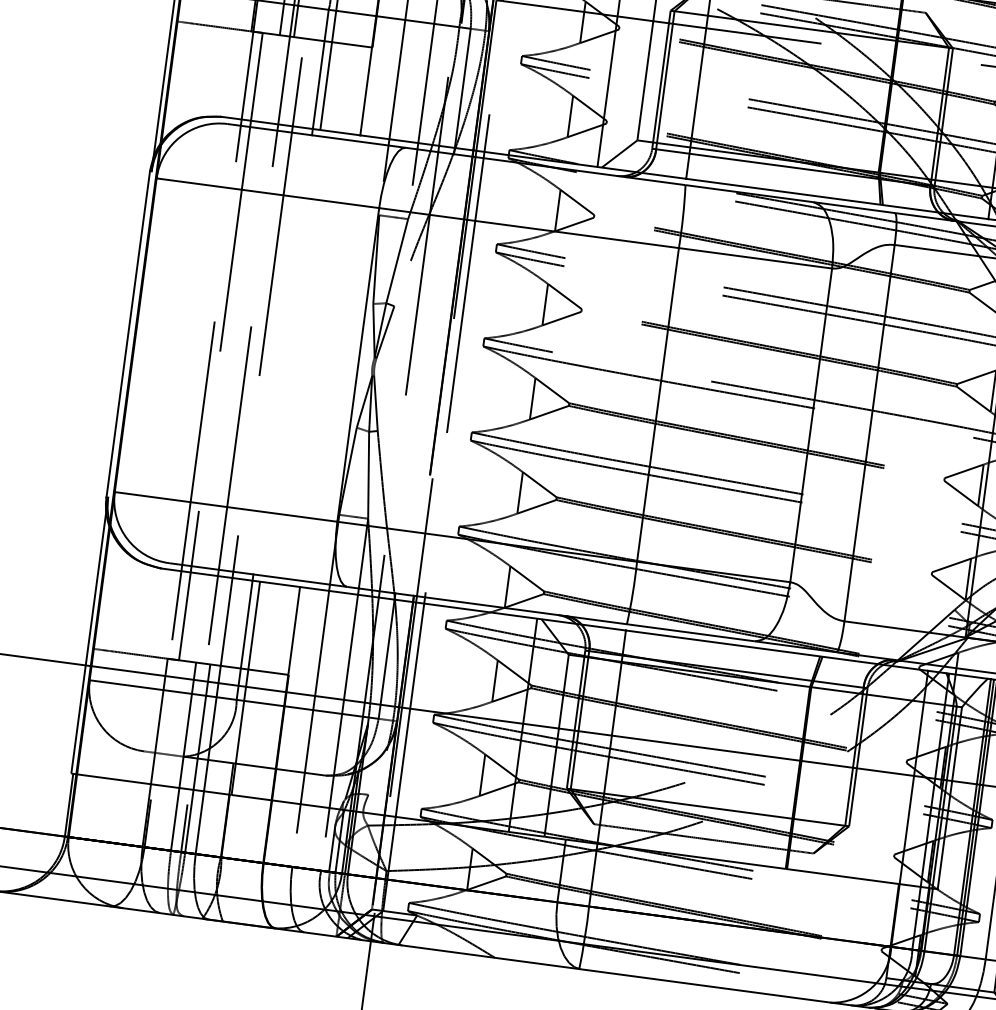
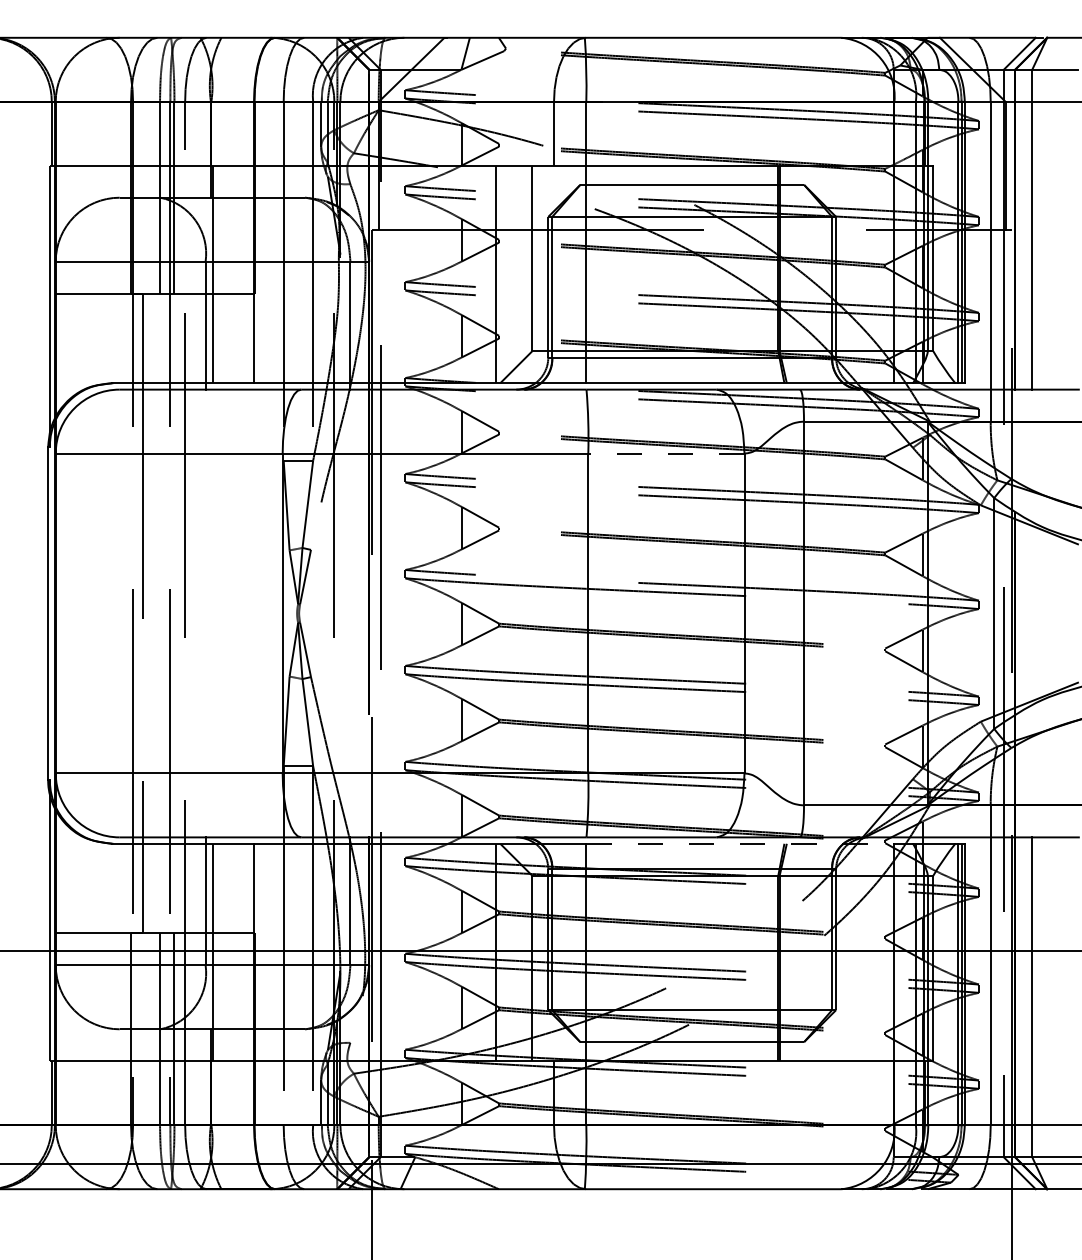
line: (754, 258) -> (665, 453), solid -> dashed
line: (777, 650) -> (740, 843), solid -> dashed

